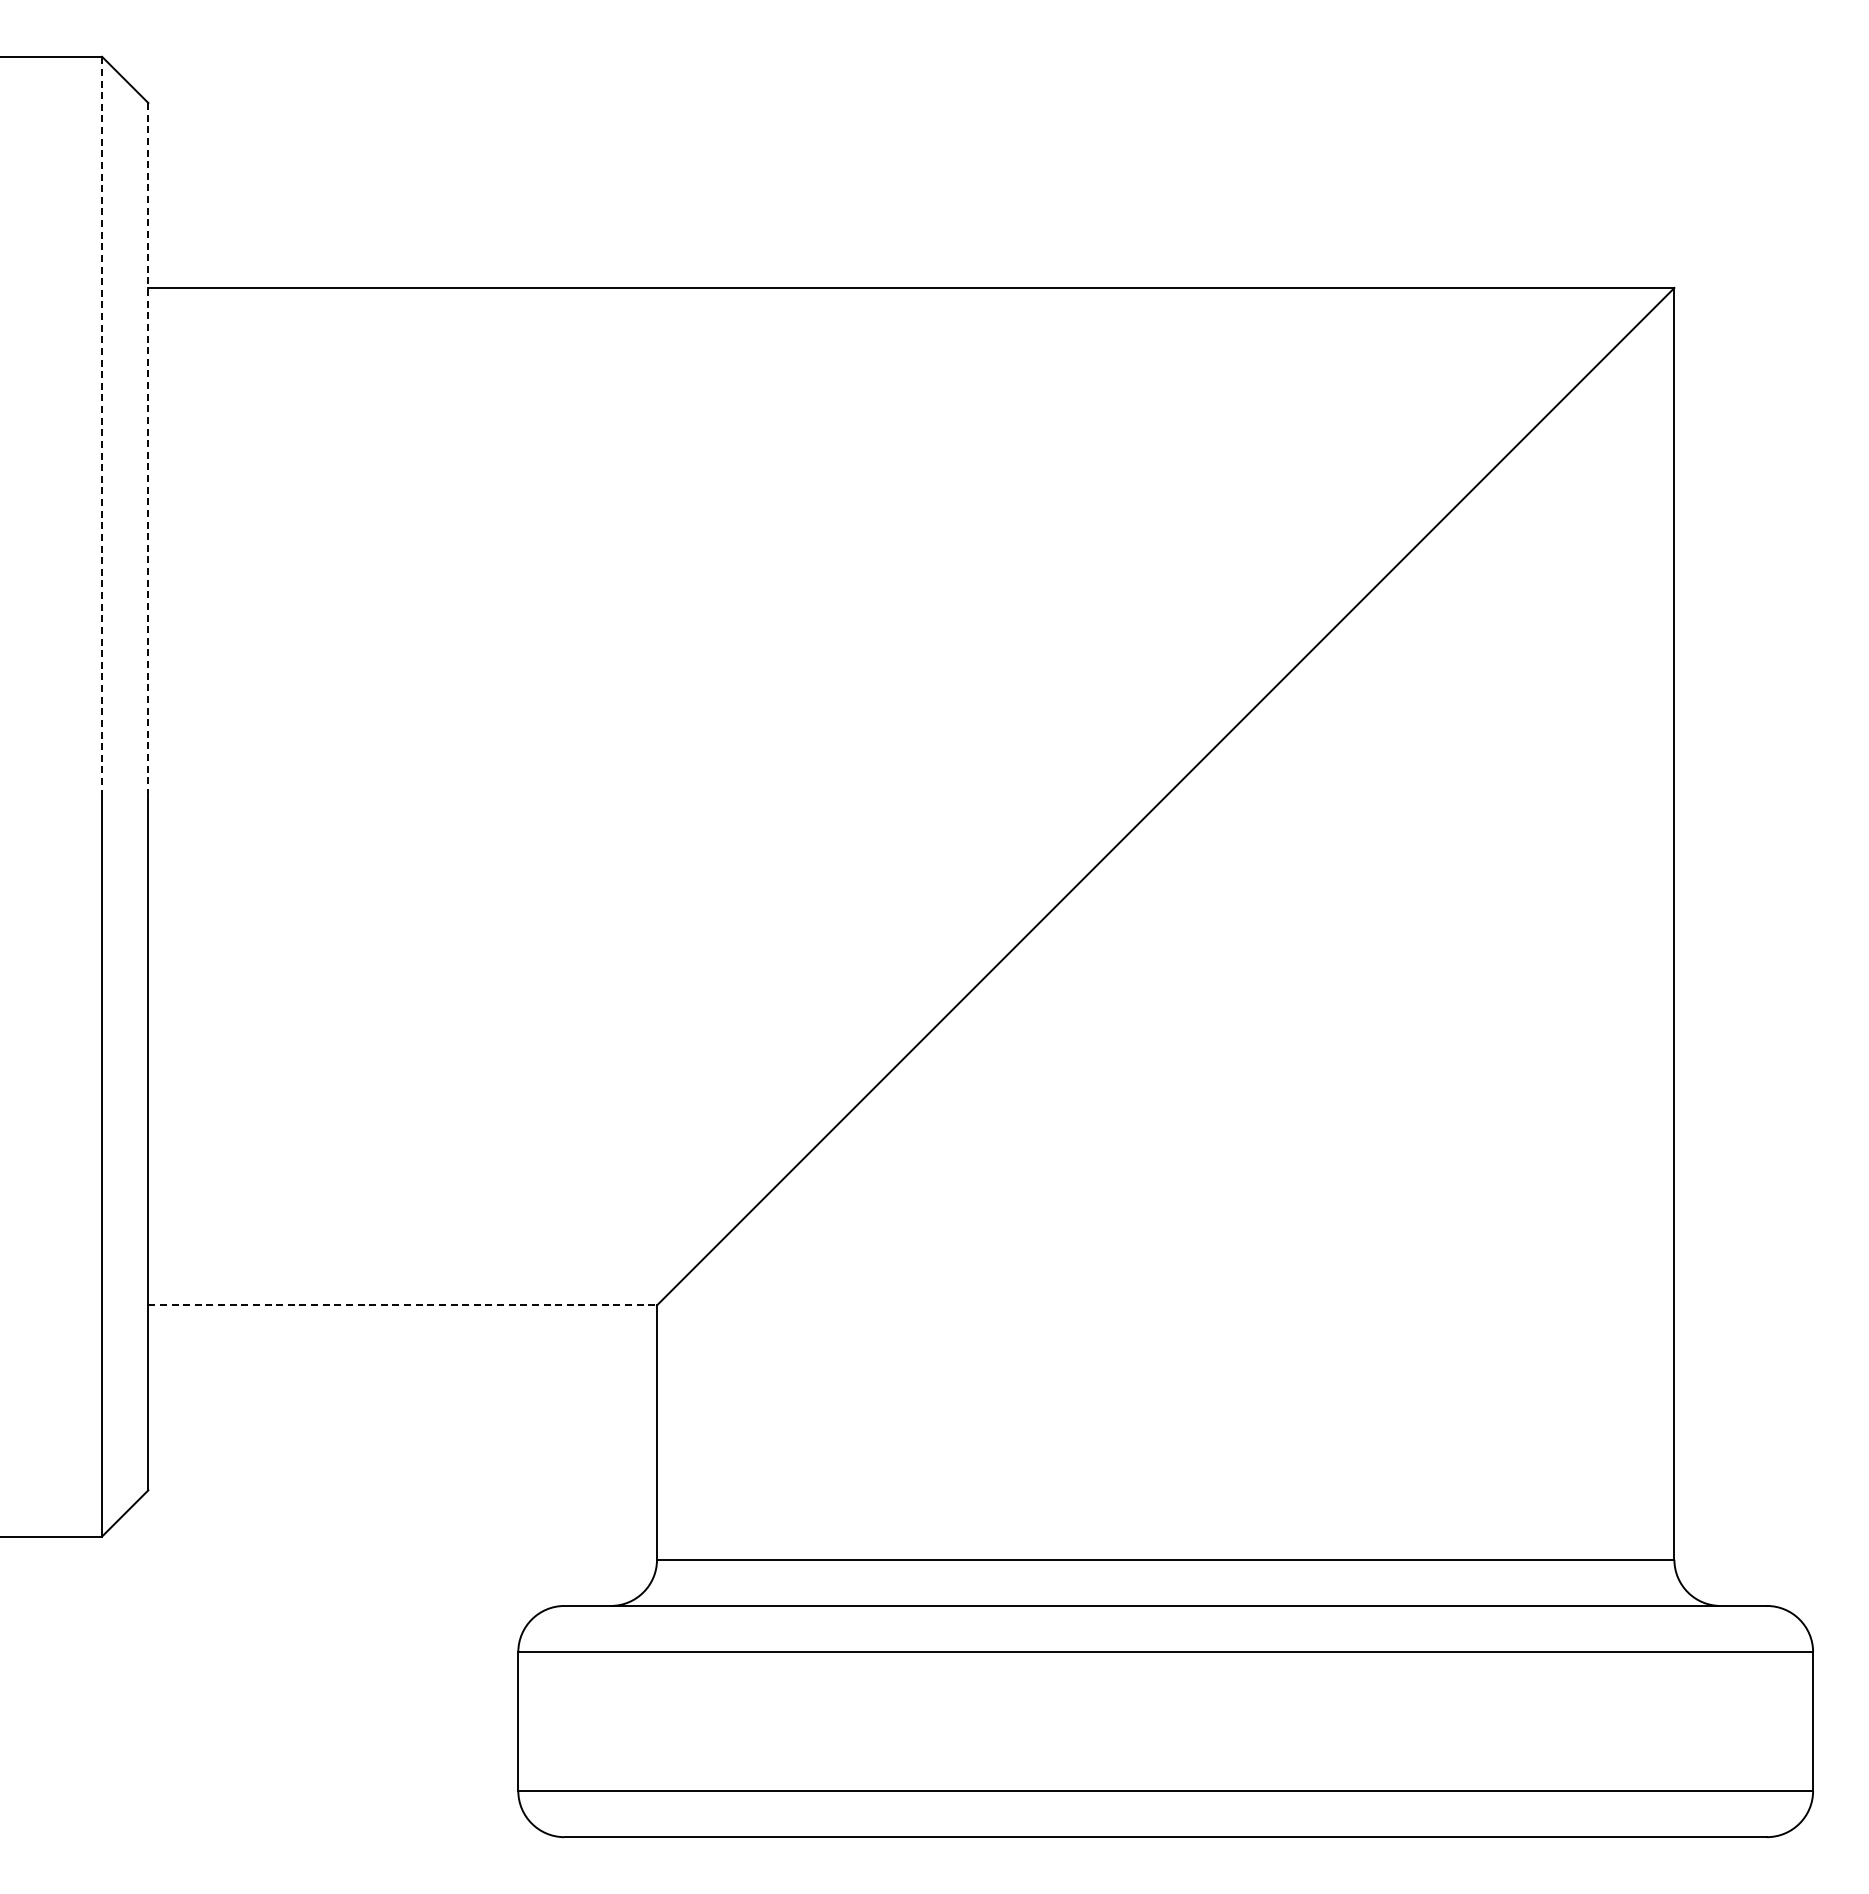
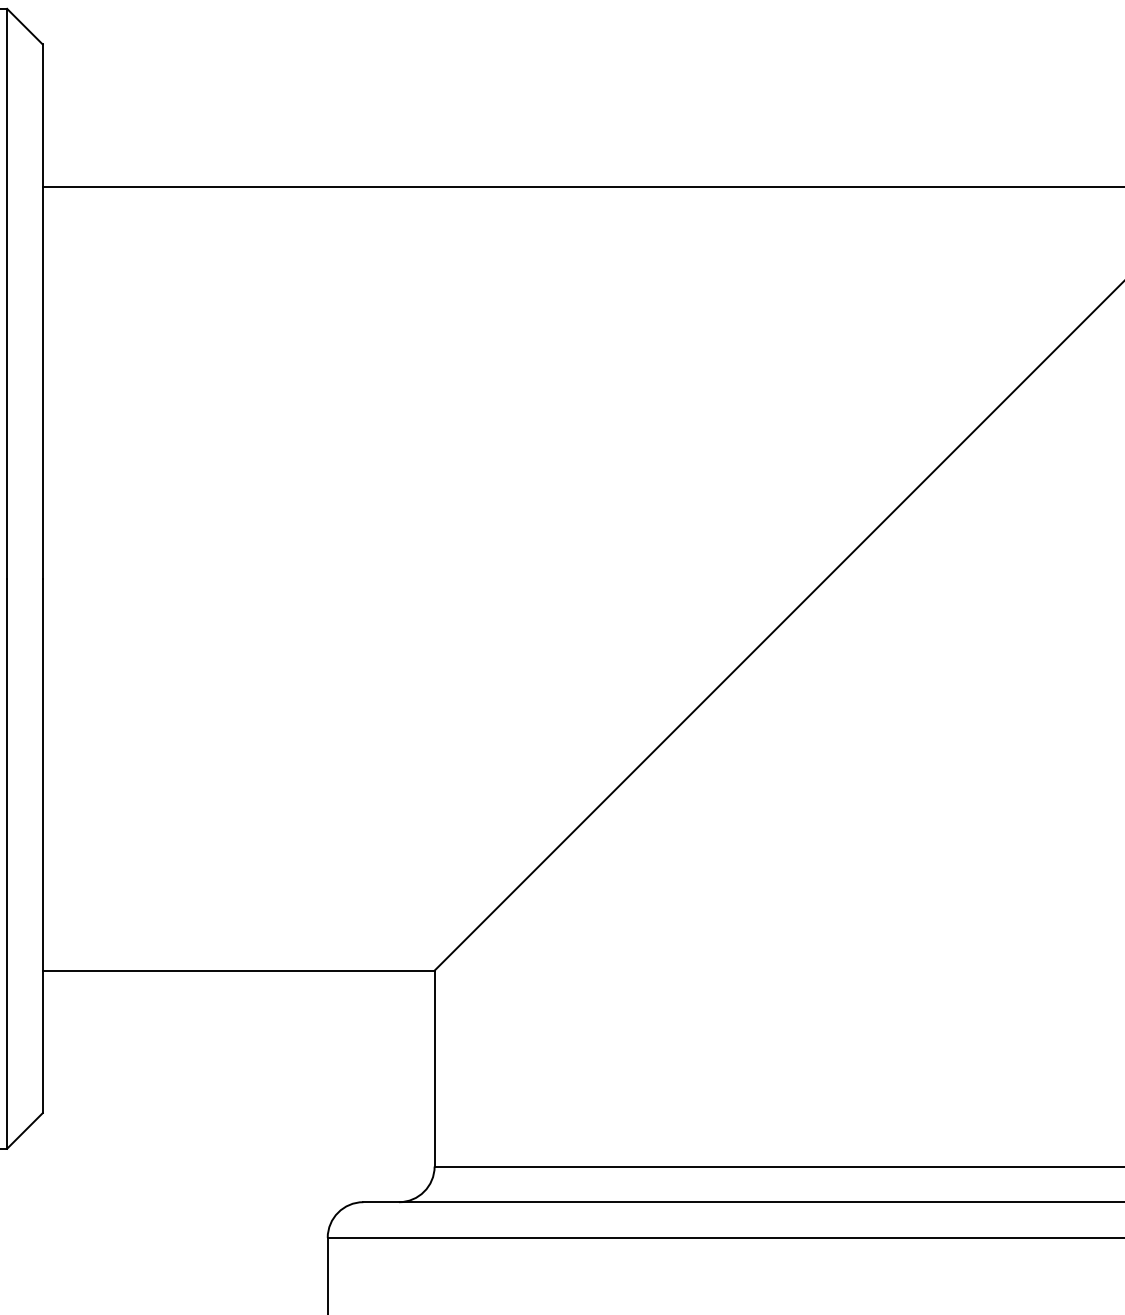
line: (102, 426) -> (7, 293), dashed -> solid
line: (148, 449) -> (42, 311), dashed -> solid
line: (403, 1305) -> (239, 970), dashed -> solid

